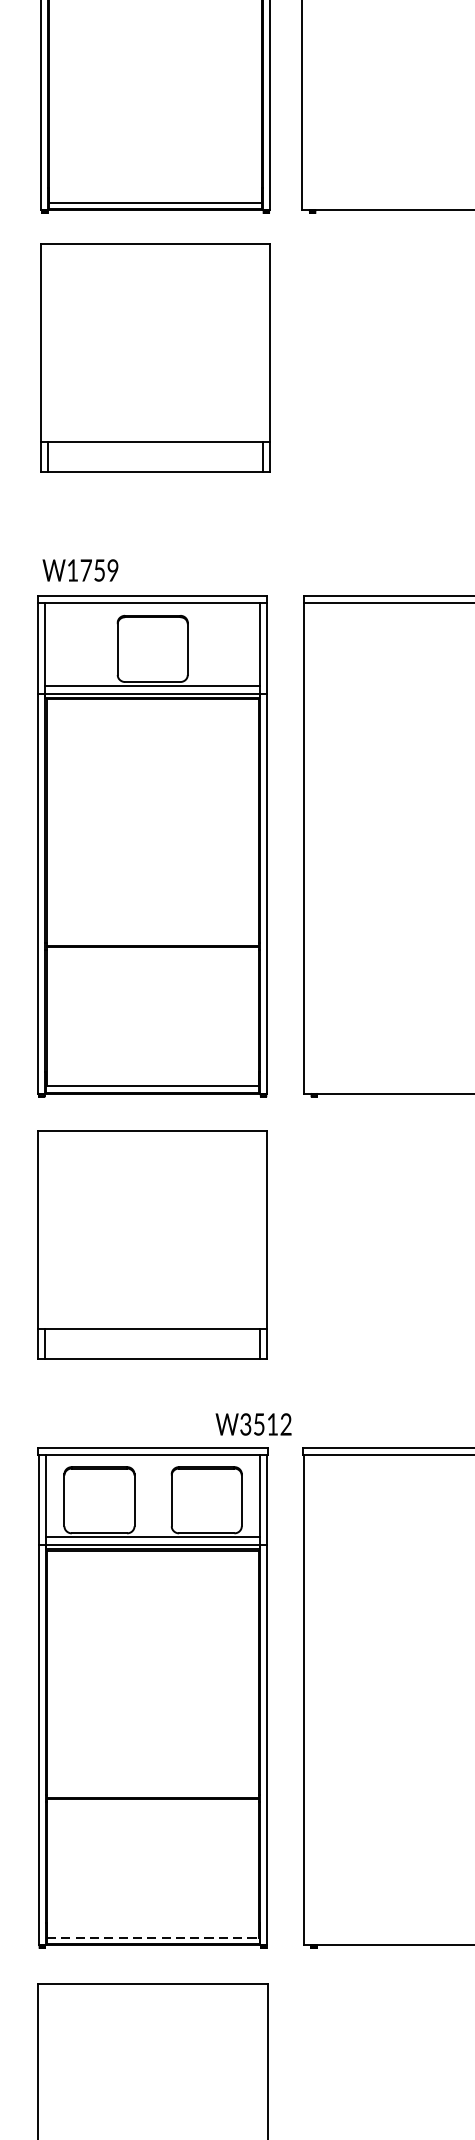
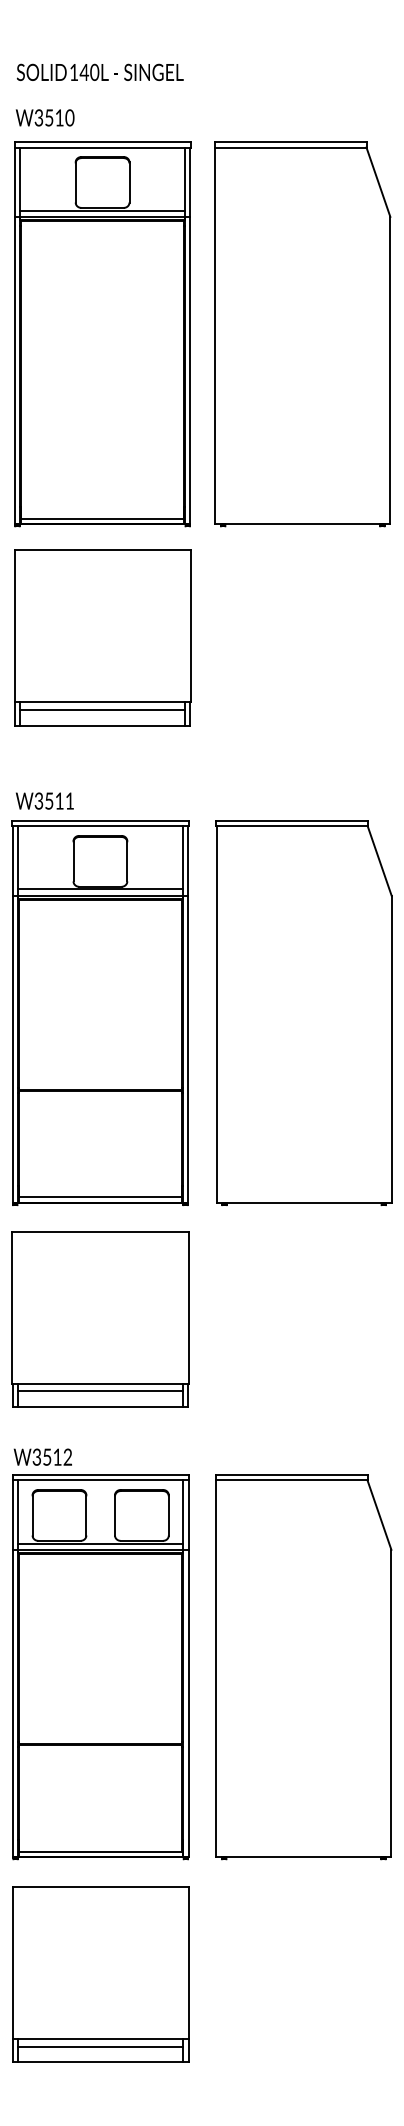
line: (155, 452) -> (102, 710), added
text: (91, 569) -> (53, 800), W1759 -> W3511
line: (152, 1338) -> (100, 1391), added
text: (253, 1423) -> (42, 1456), moved
line: (152, 1937) -> (100, 1851), dashed -> solid

